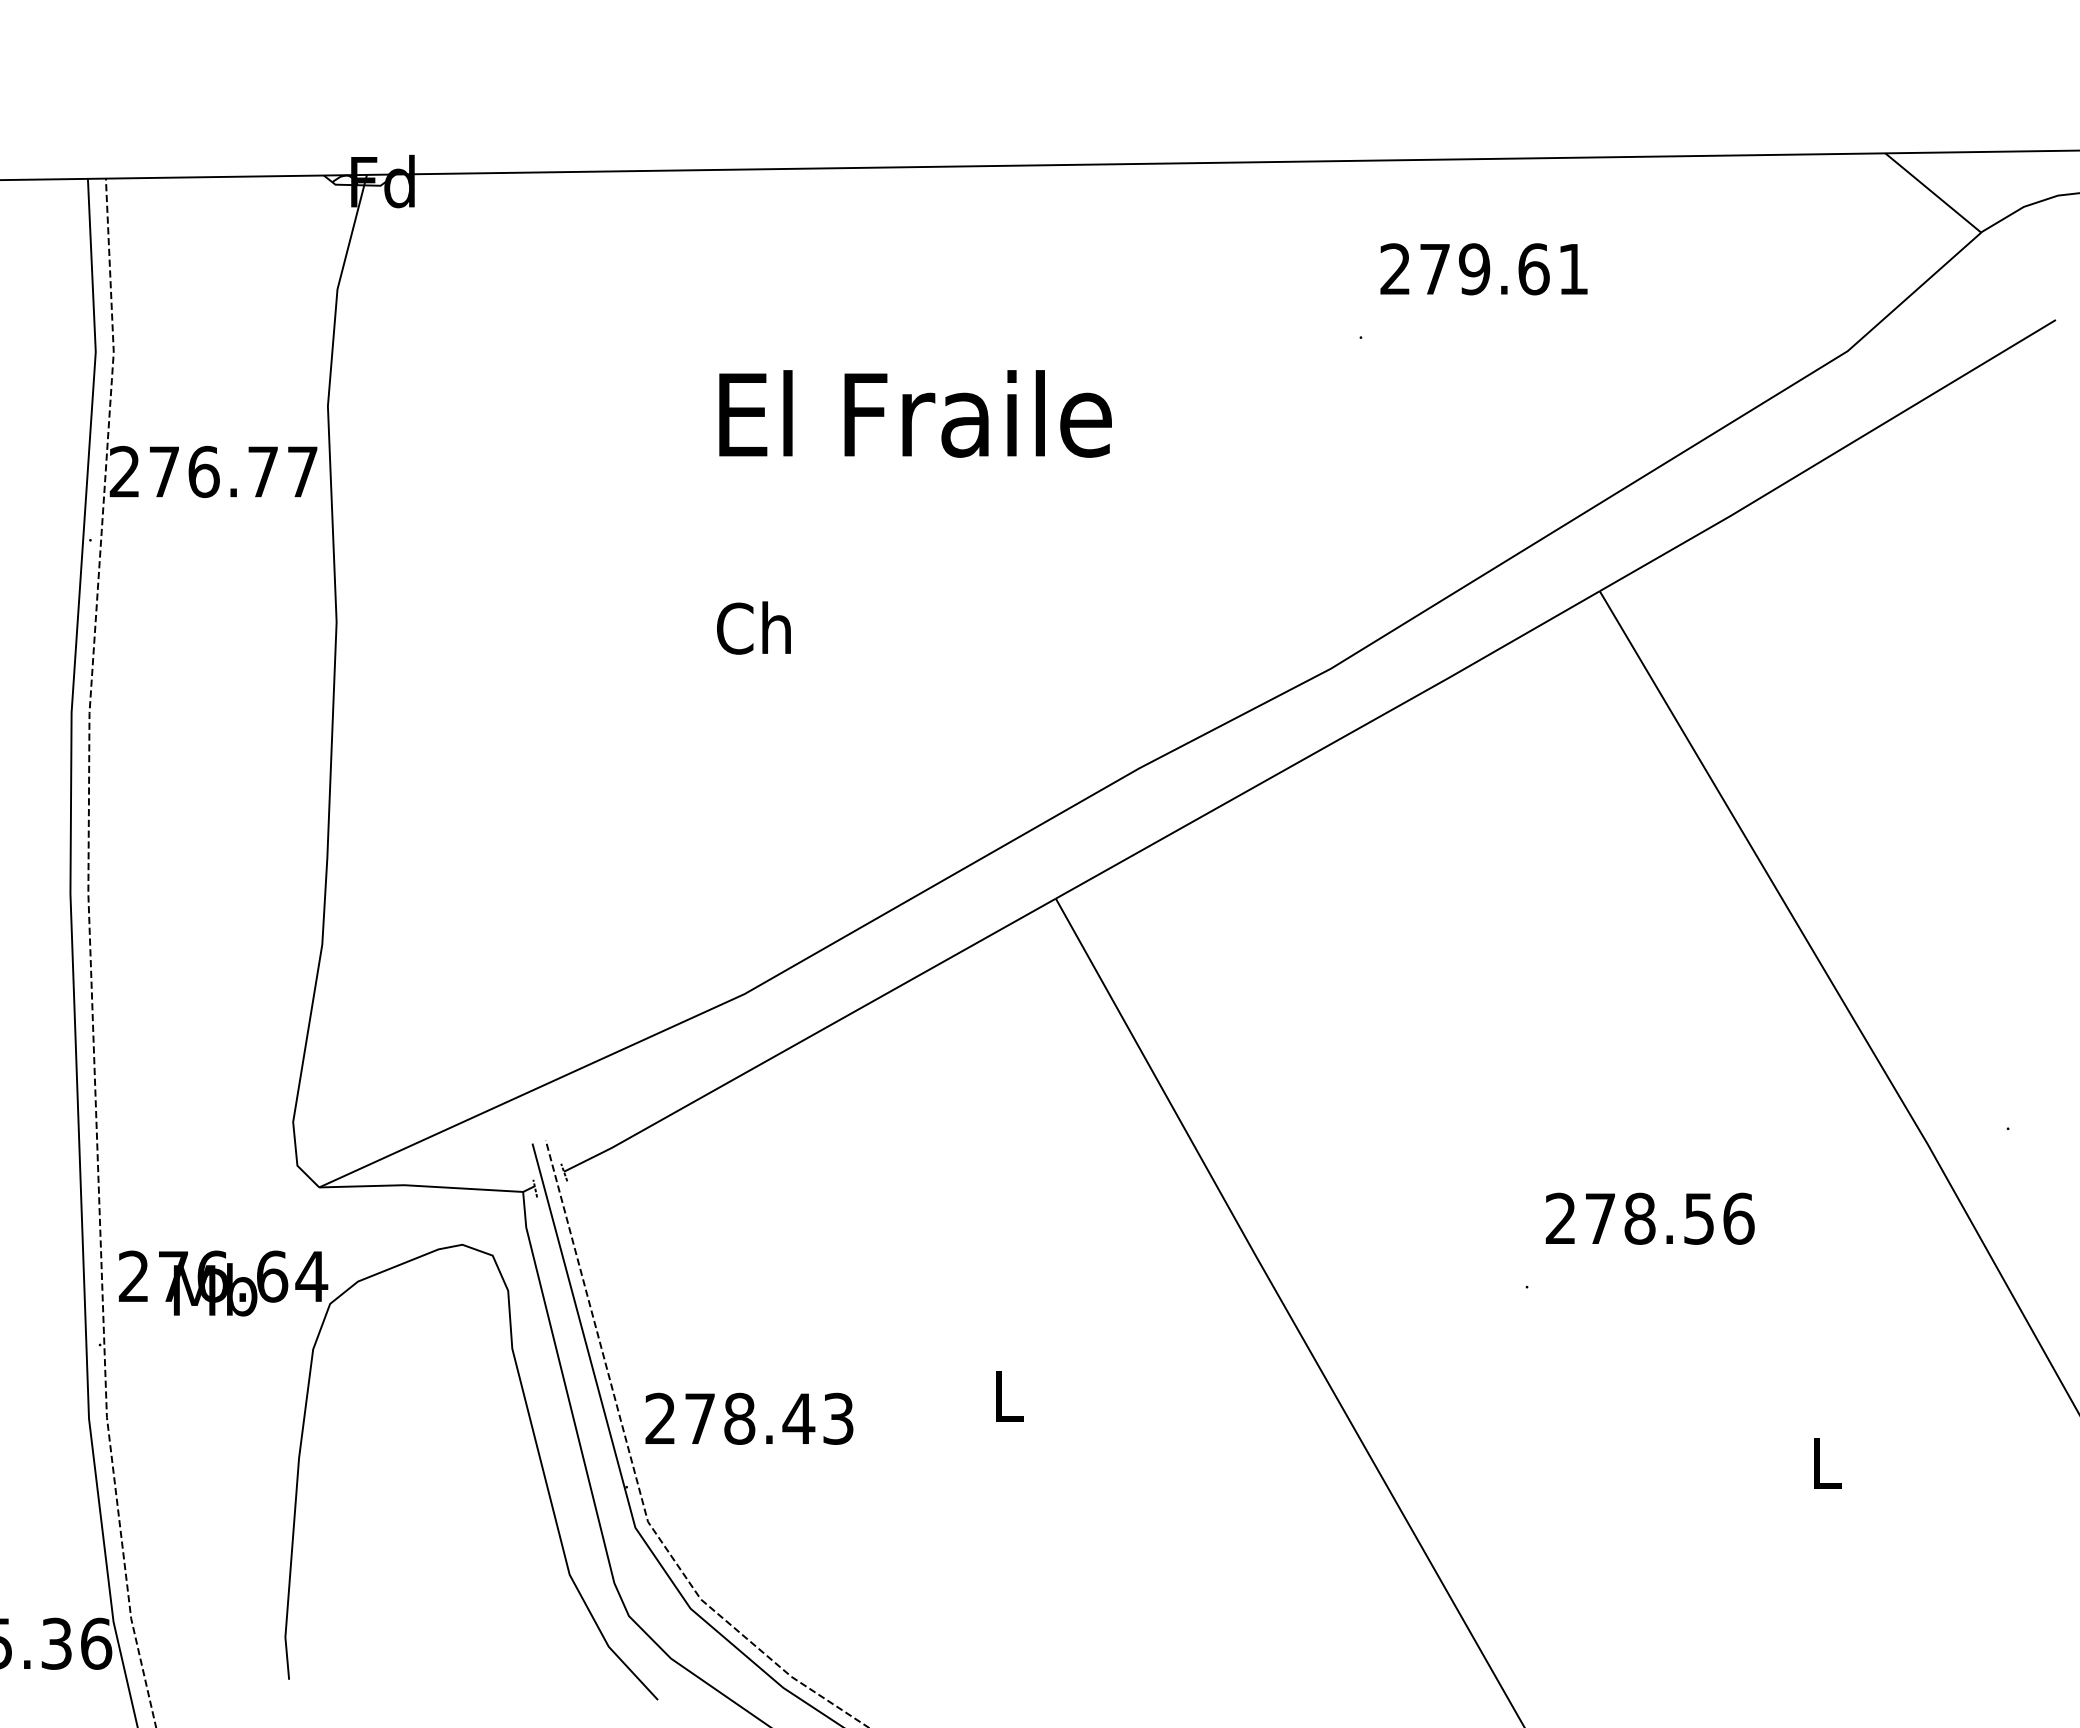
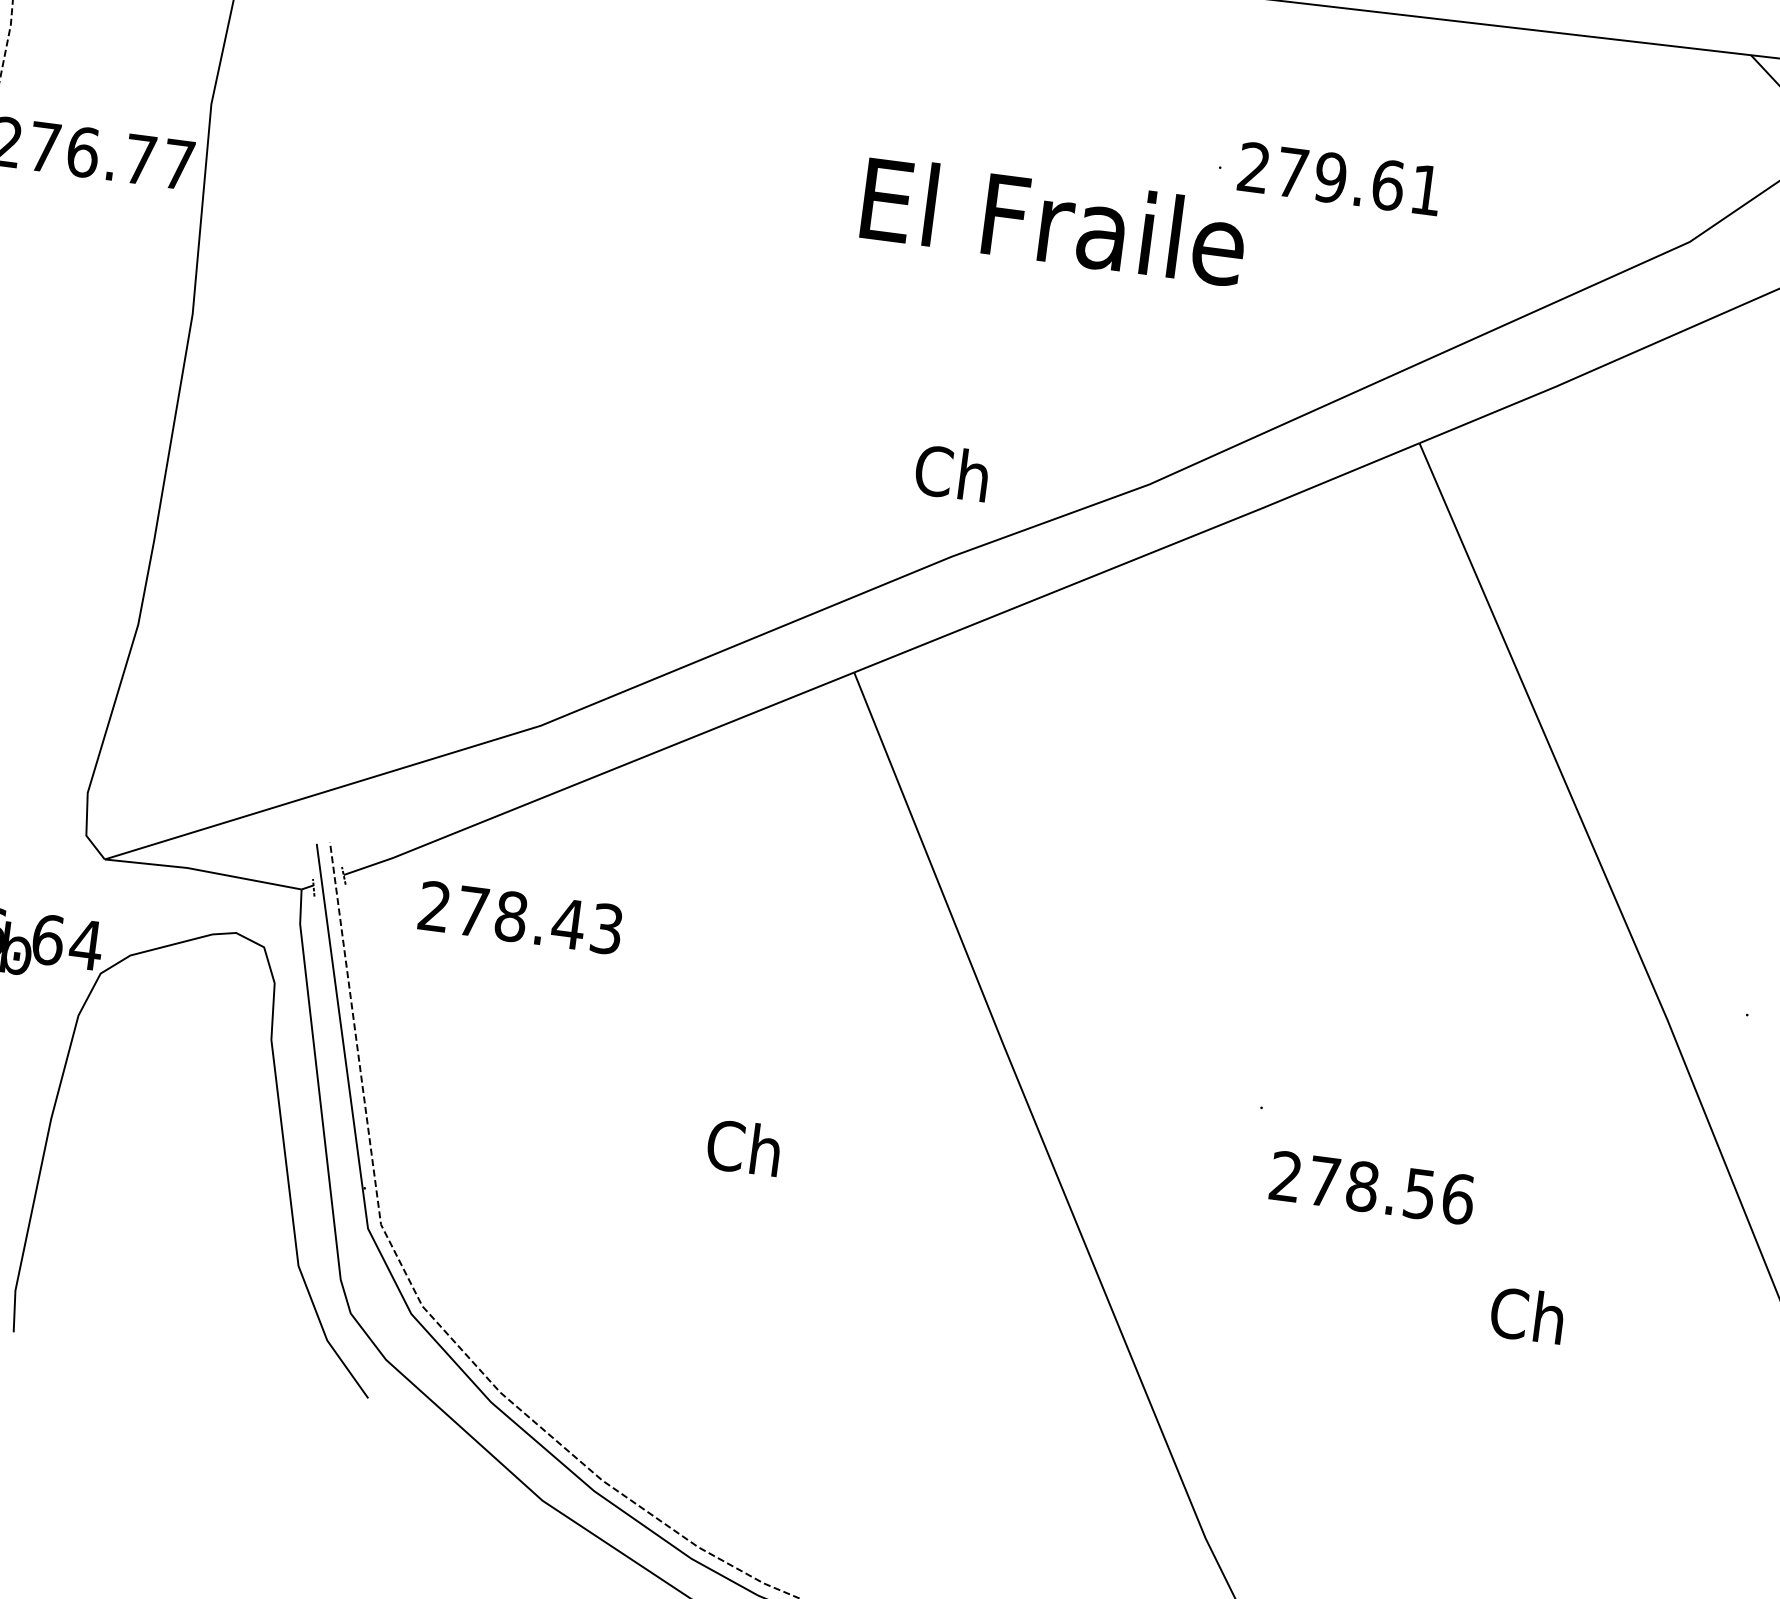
text: (1483, 269) -> (1339, 179), moved
text: (915, 413) -> (1054, 220), moved
text: (753, 627) -> (951, 472), moved
text: (1649, 1218) -> (1371, 1187), moved
text: (1006, 1395) -> (743, 1147), L -> Ch
text: (749, 1418) -> (520, 917), moved
text: (1824, 1462) -> (1527, 1315), L -> Ch

